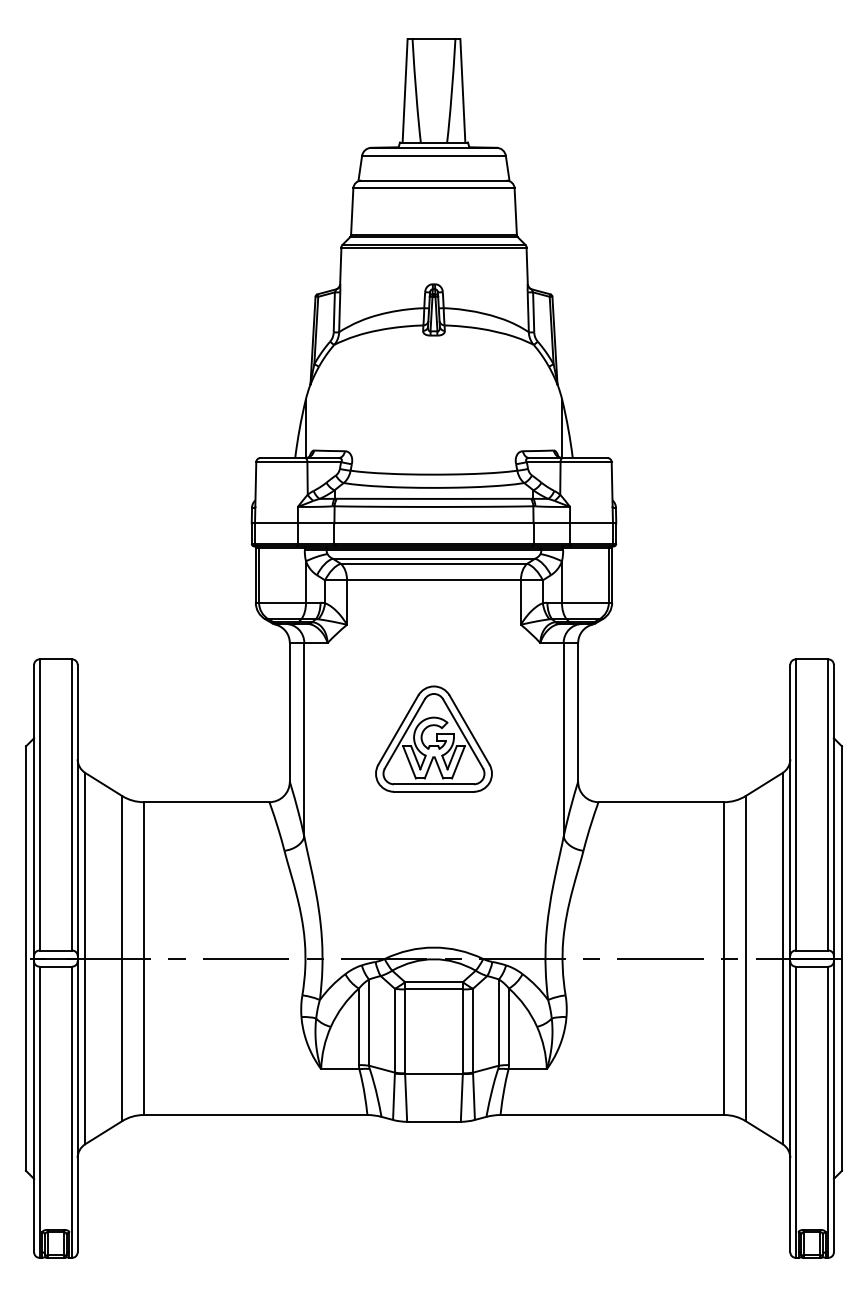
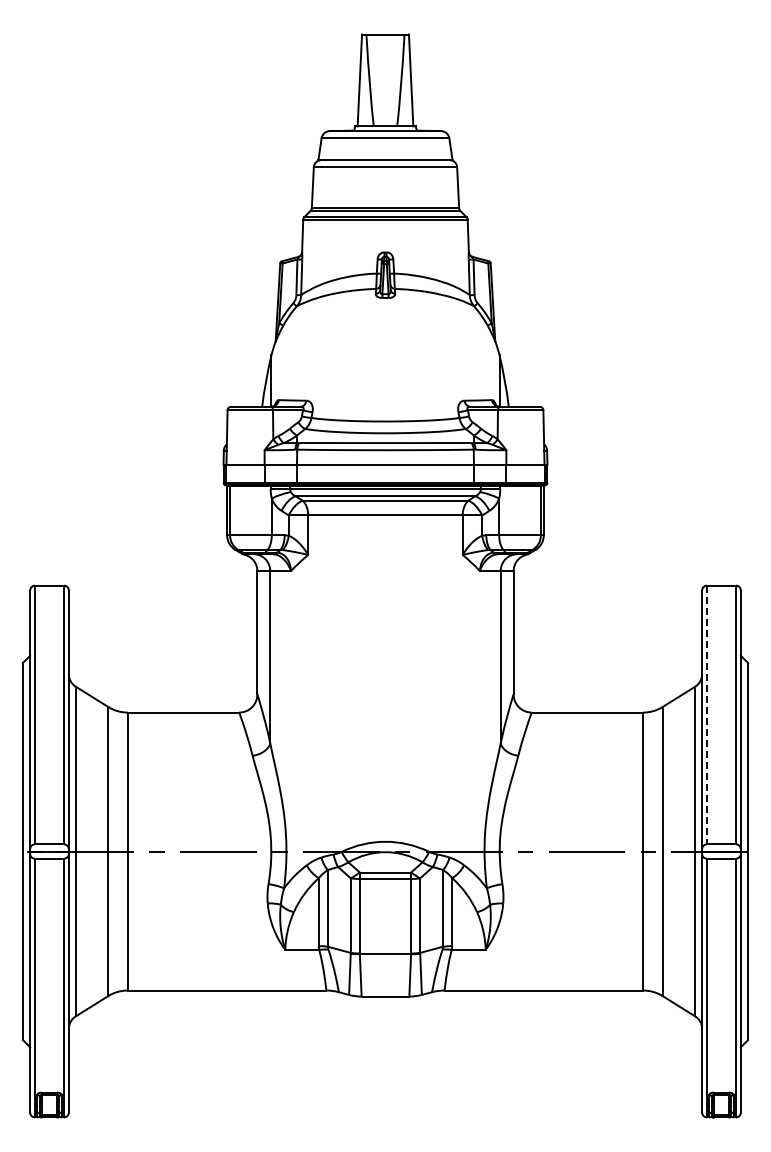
part: (434, 739) -> (385, 656), removed
line: (795, 805) -> (706, 715), solid -> dashed

